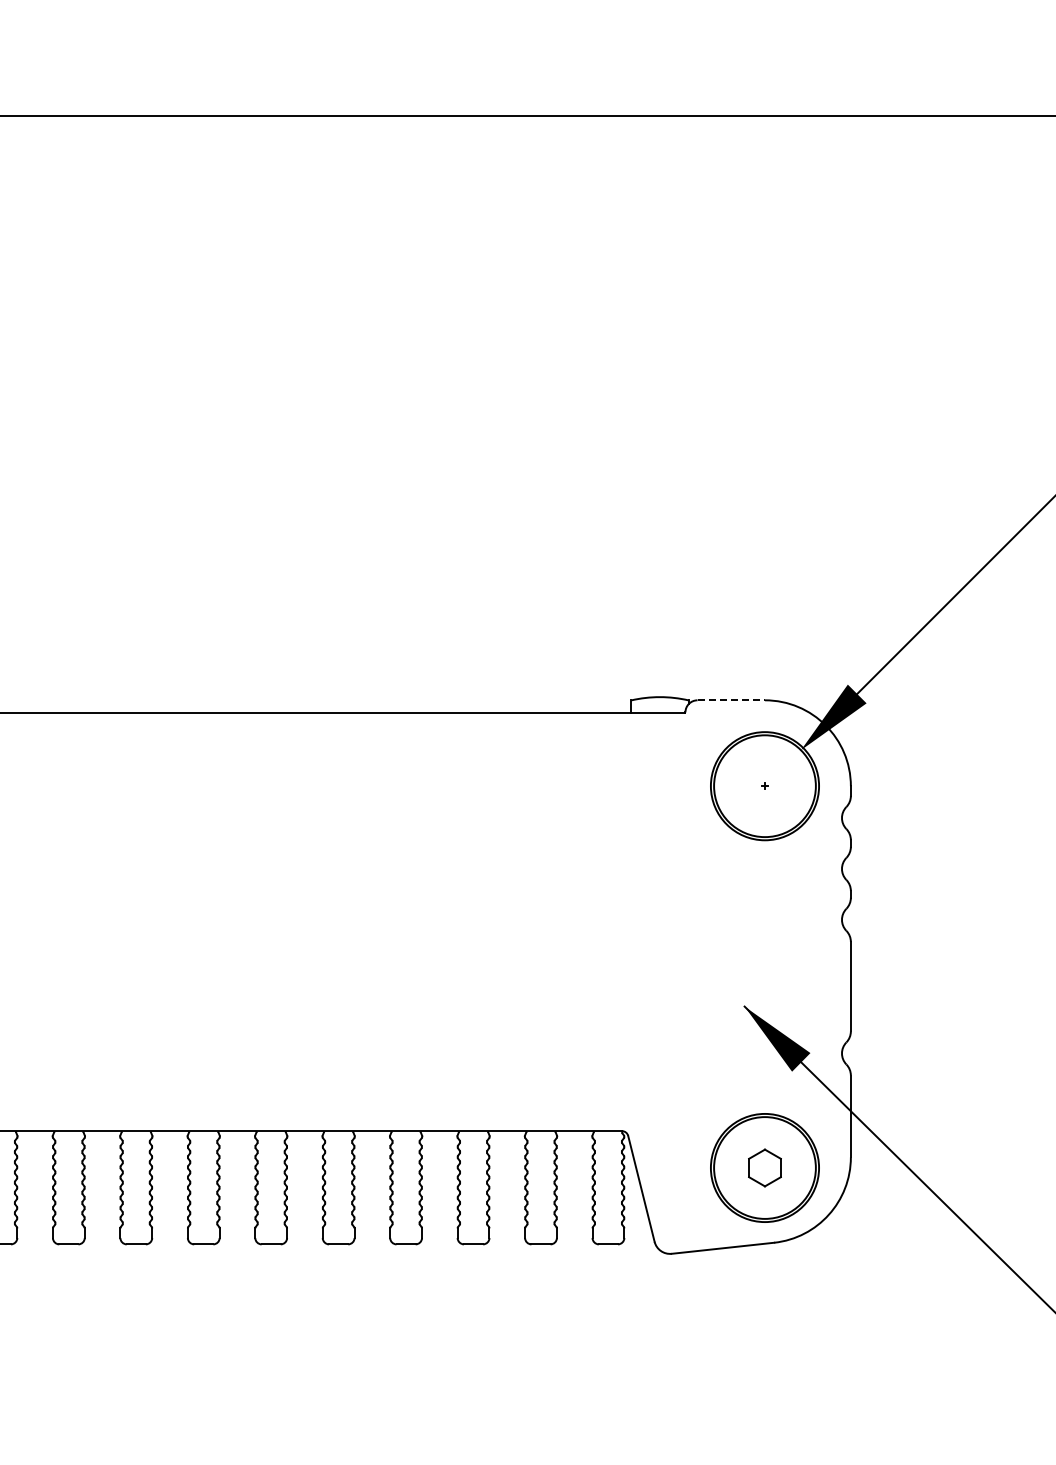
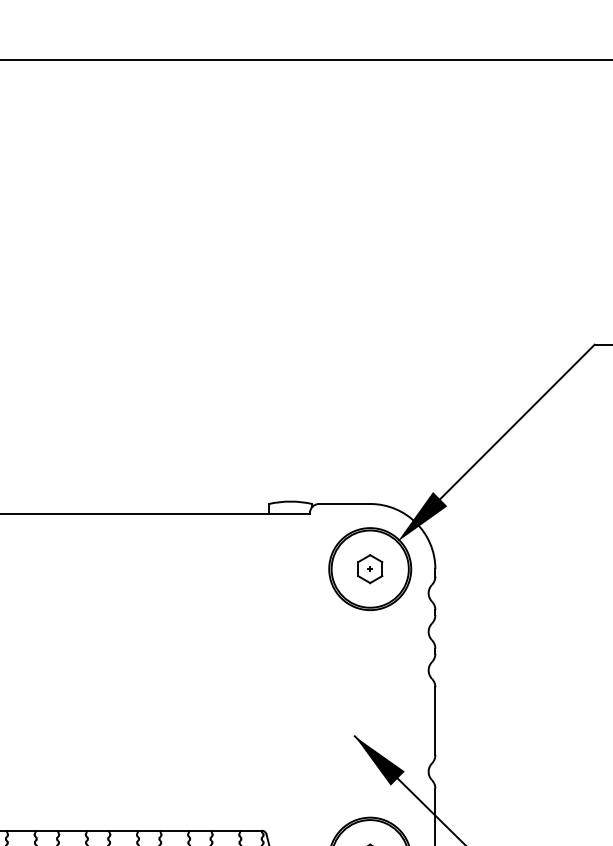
line: (731, 700) -> (344, 504), dashed -> solid
part: (764, 785) -> (369, 568), added

